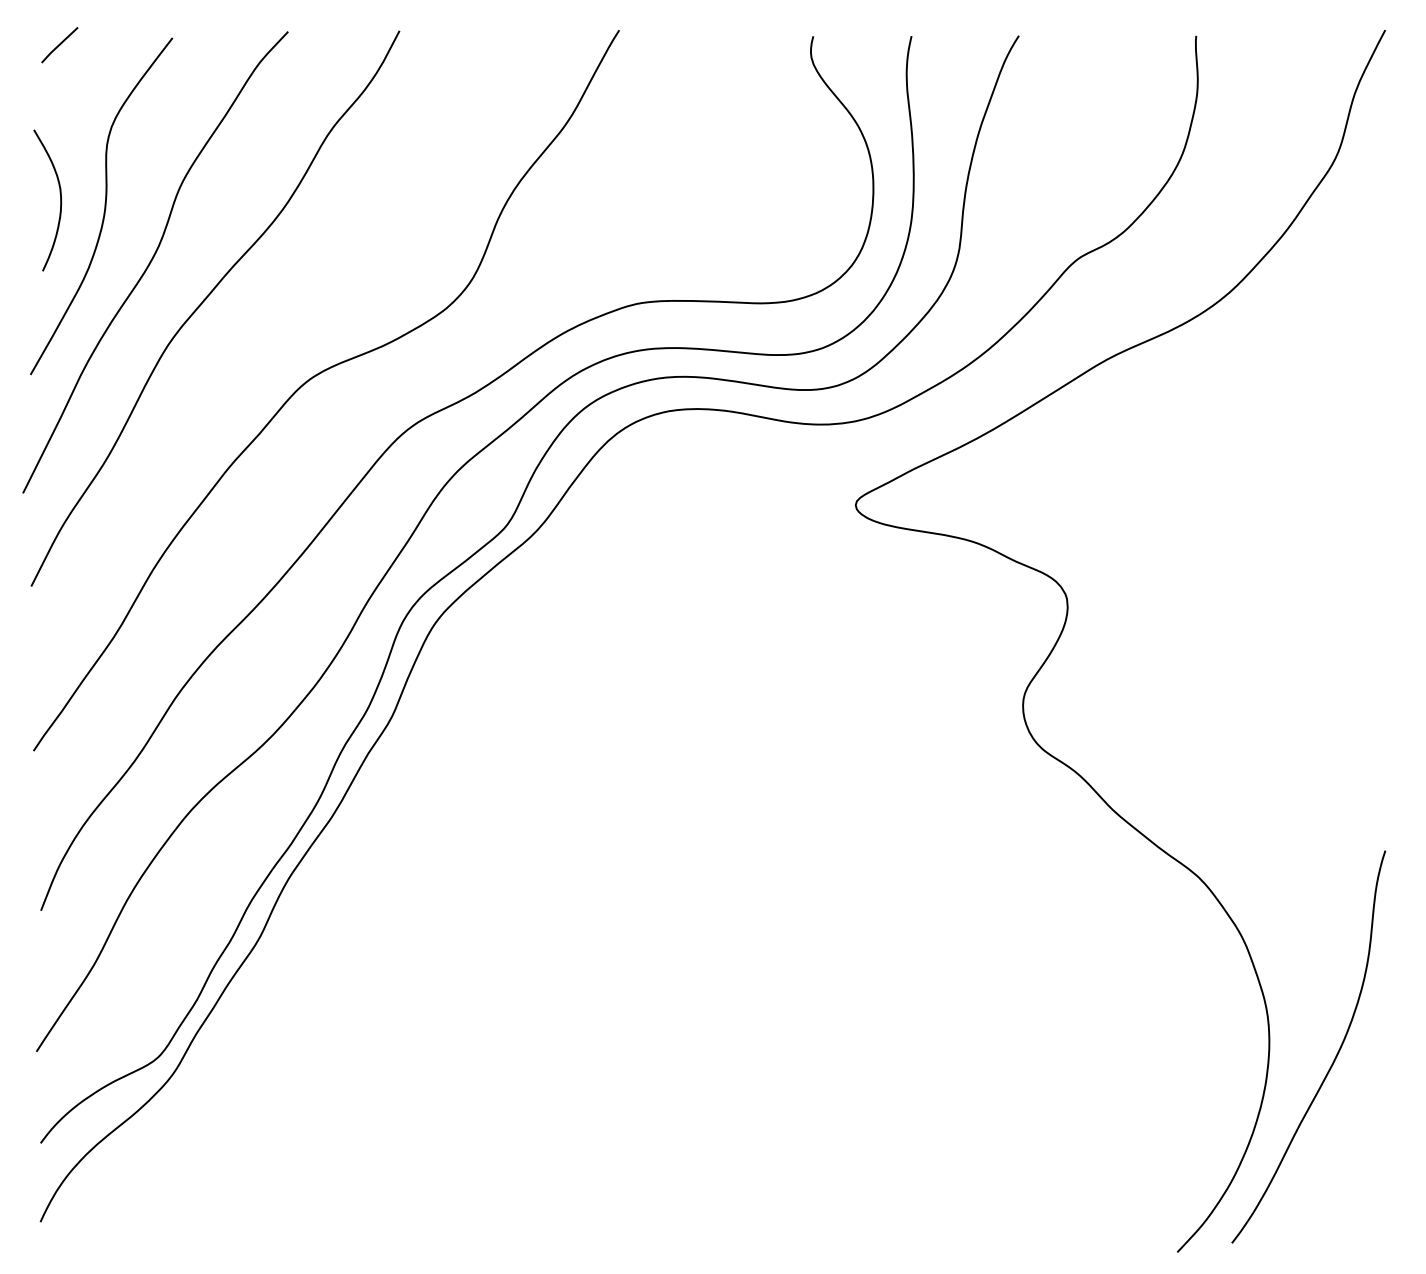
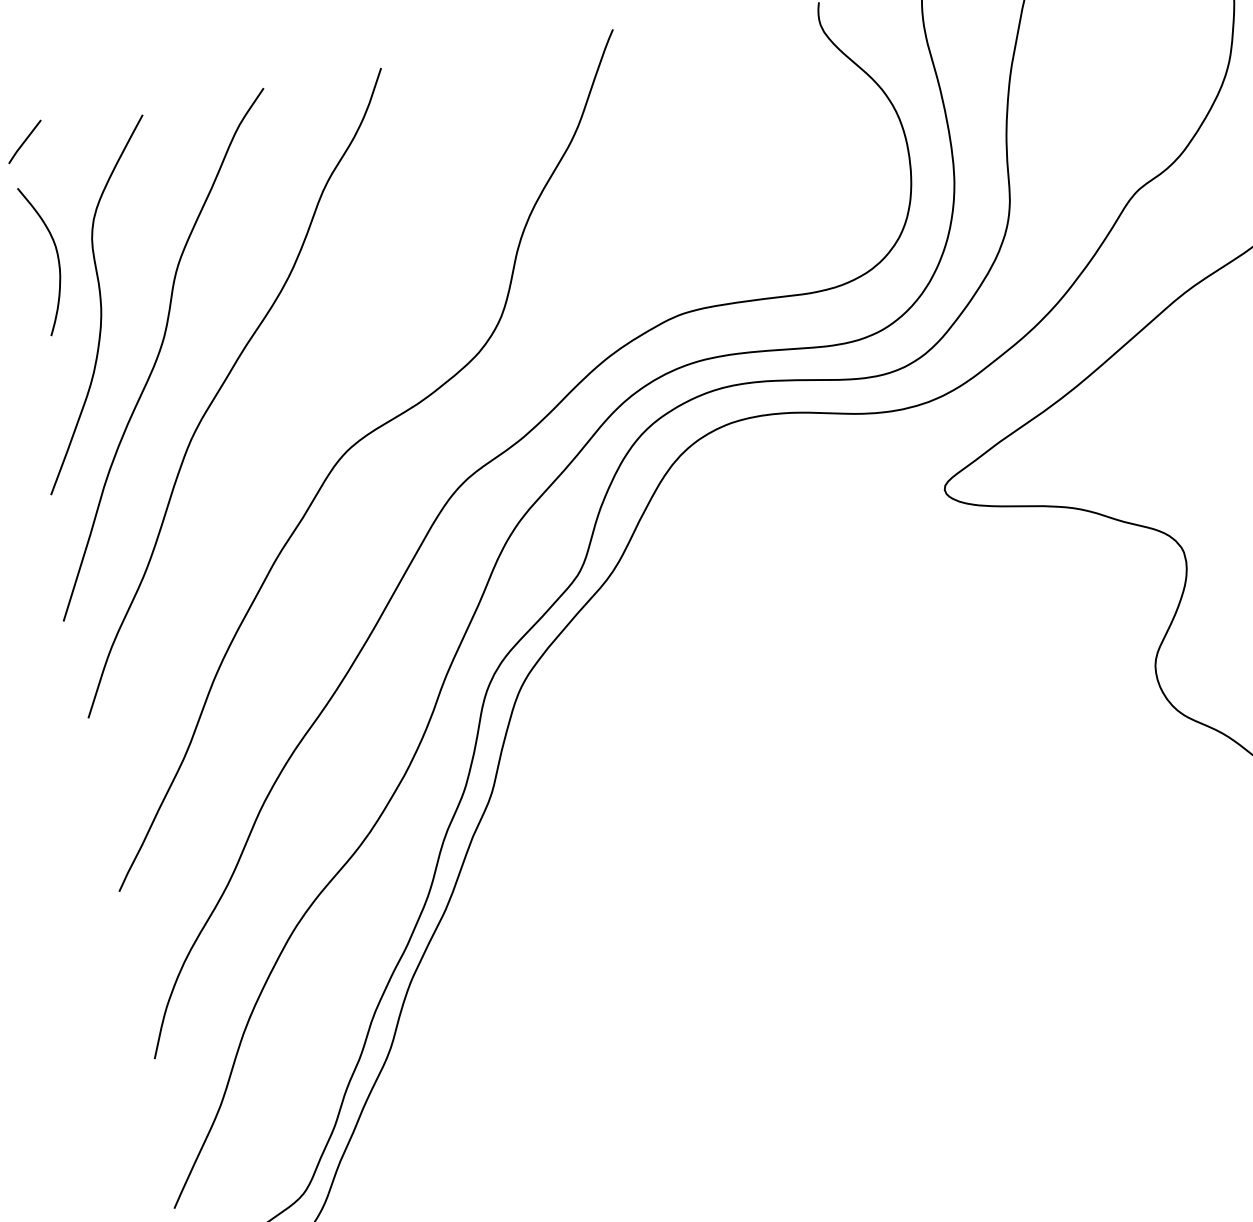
curve: (60, 200) -> (57, 258), moved

